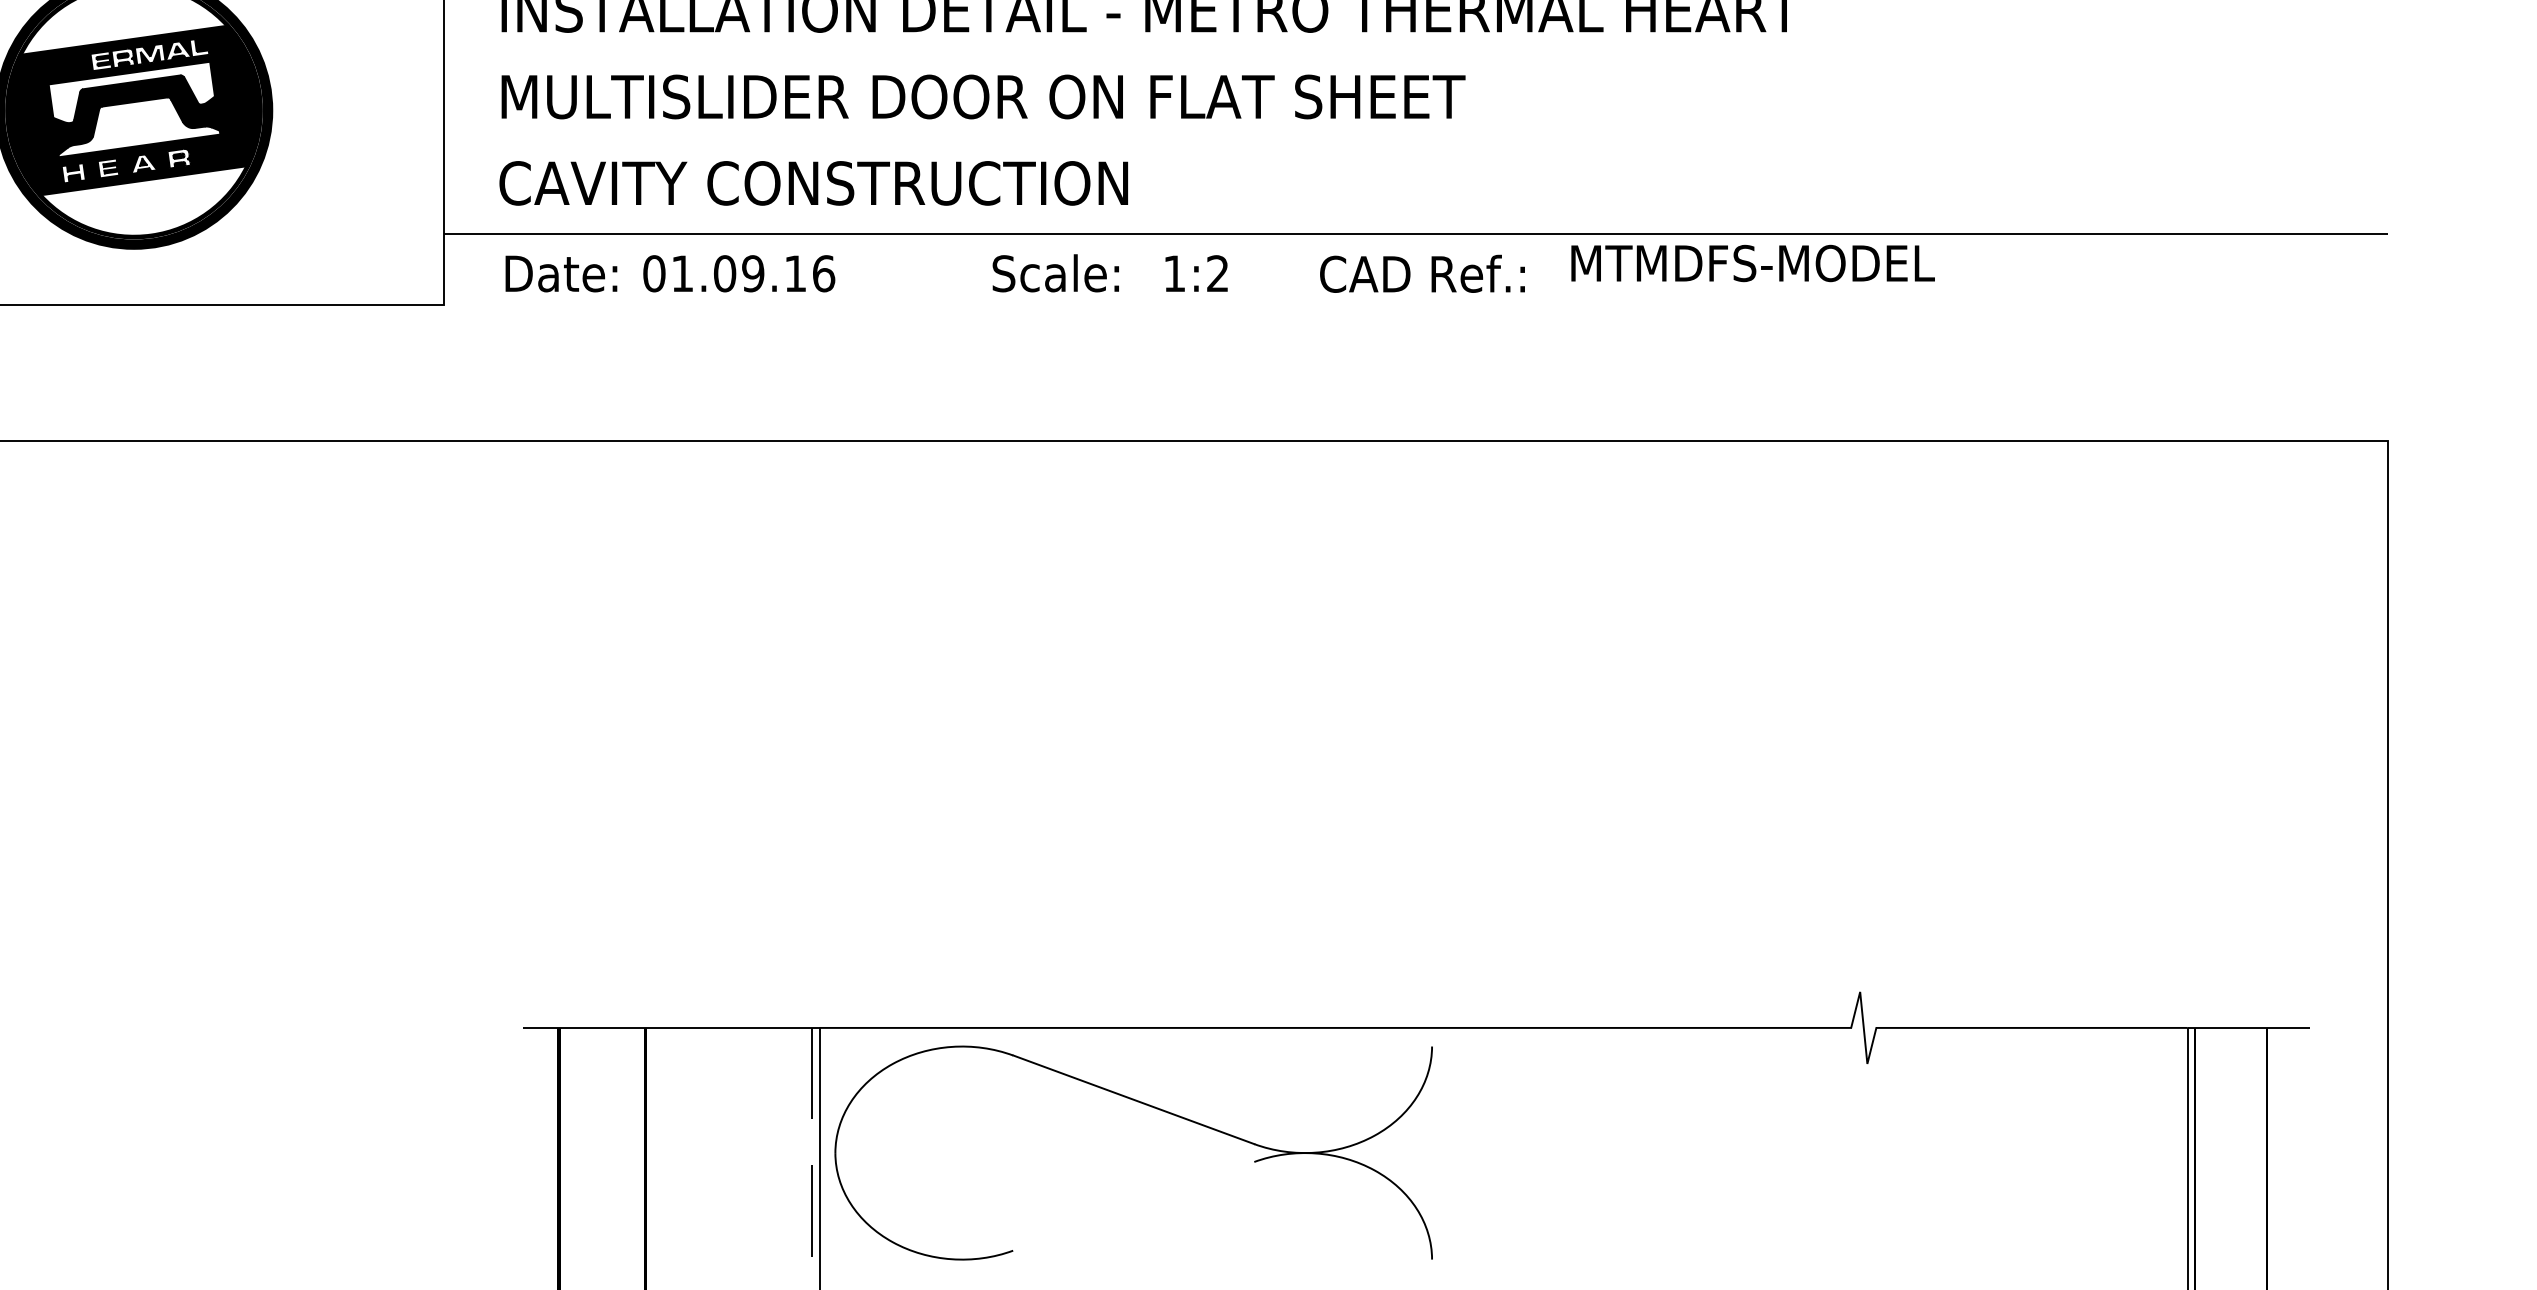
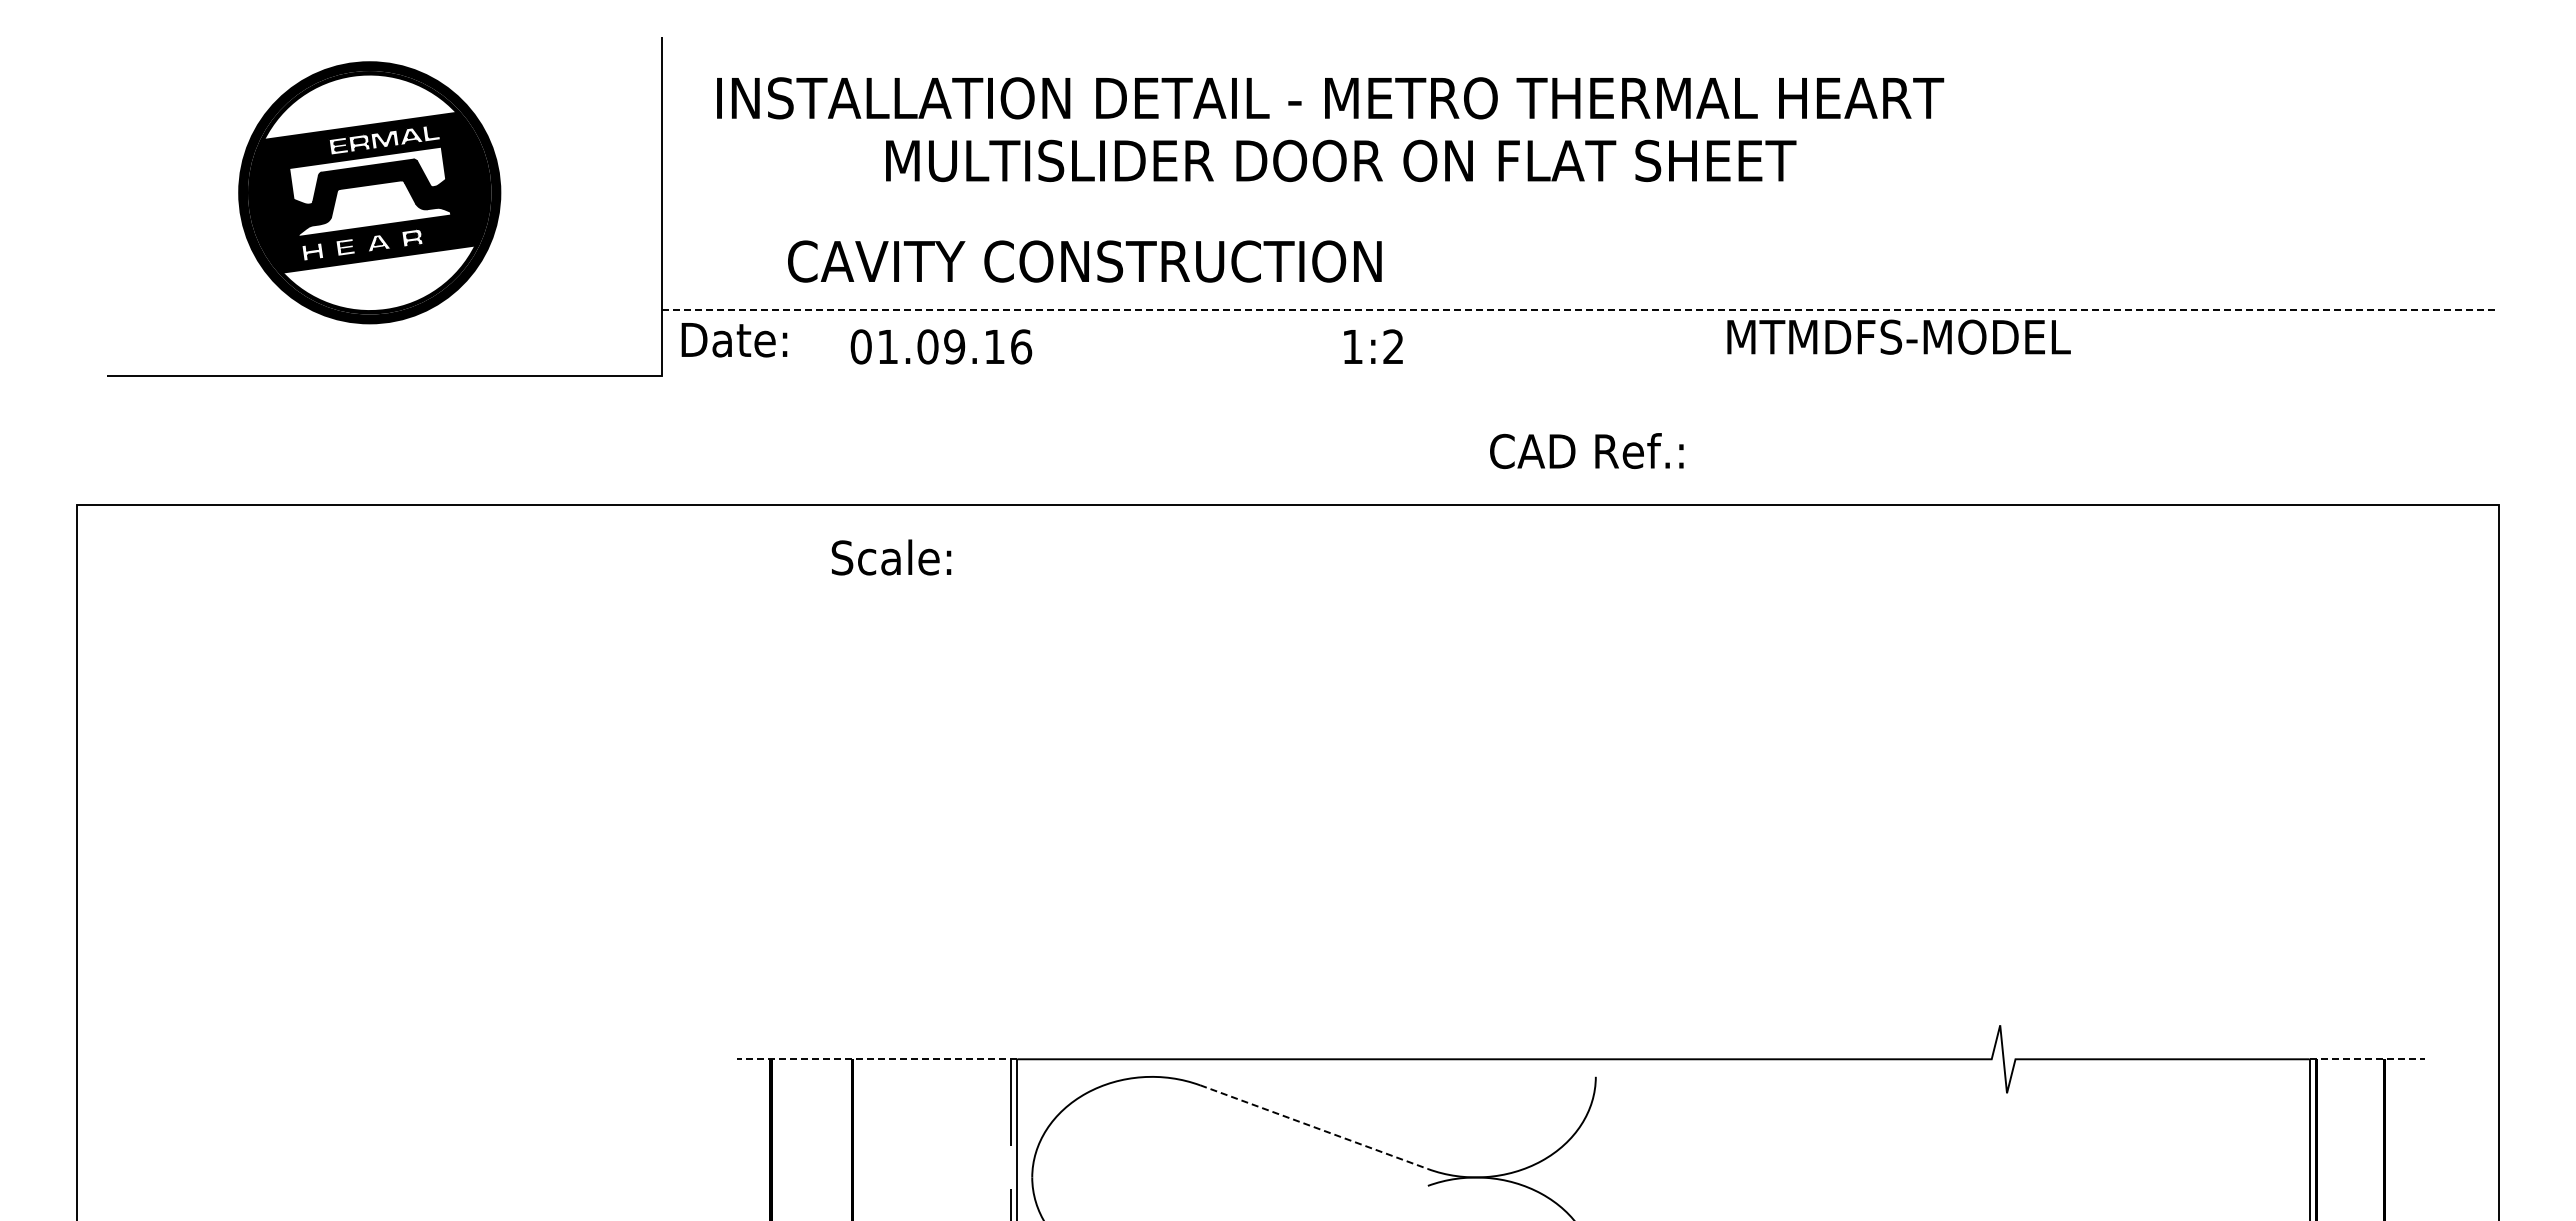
text: (983, 96) -> (1341, 160), moved
text: (813, 183) -> (1084, 261), moved
line: (1415, 234) -> (1580, 309), solid -> dashed
text: (1055, 273) -> (891, 557), moved
text: (1422, 273) -> (1586, 450), moved
text: (561, 274) -> (734, 340), moved
line: (670, 1028) -> (876, 1059), solid -> dashed
line: (2249, 1028) -> (2367, 1059), solid -> dashed
line: (1134, 1100) -> (1314, 1127), solid -> dashed

